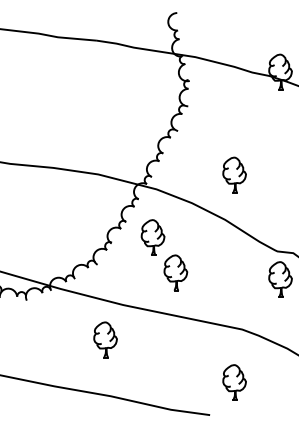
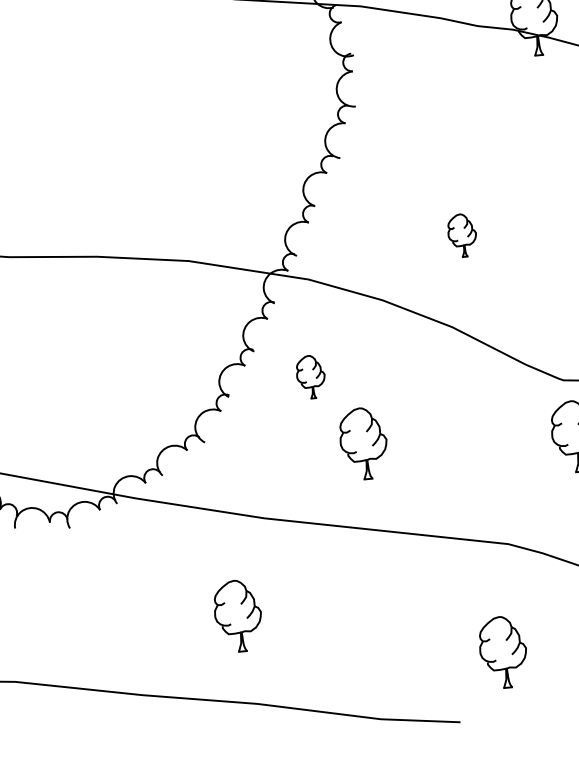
part: (234, 174) -> (462, 234), size x0.6
part: (152, 237) -> (309, 376), size x0.6
part: (105, 339) -> (237, 615), moved

